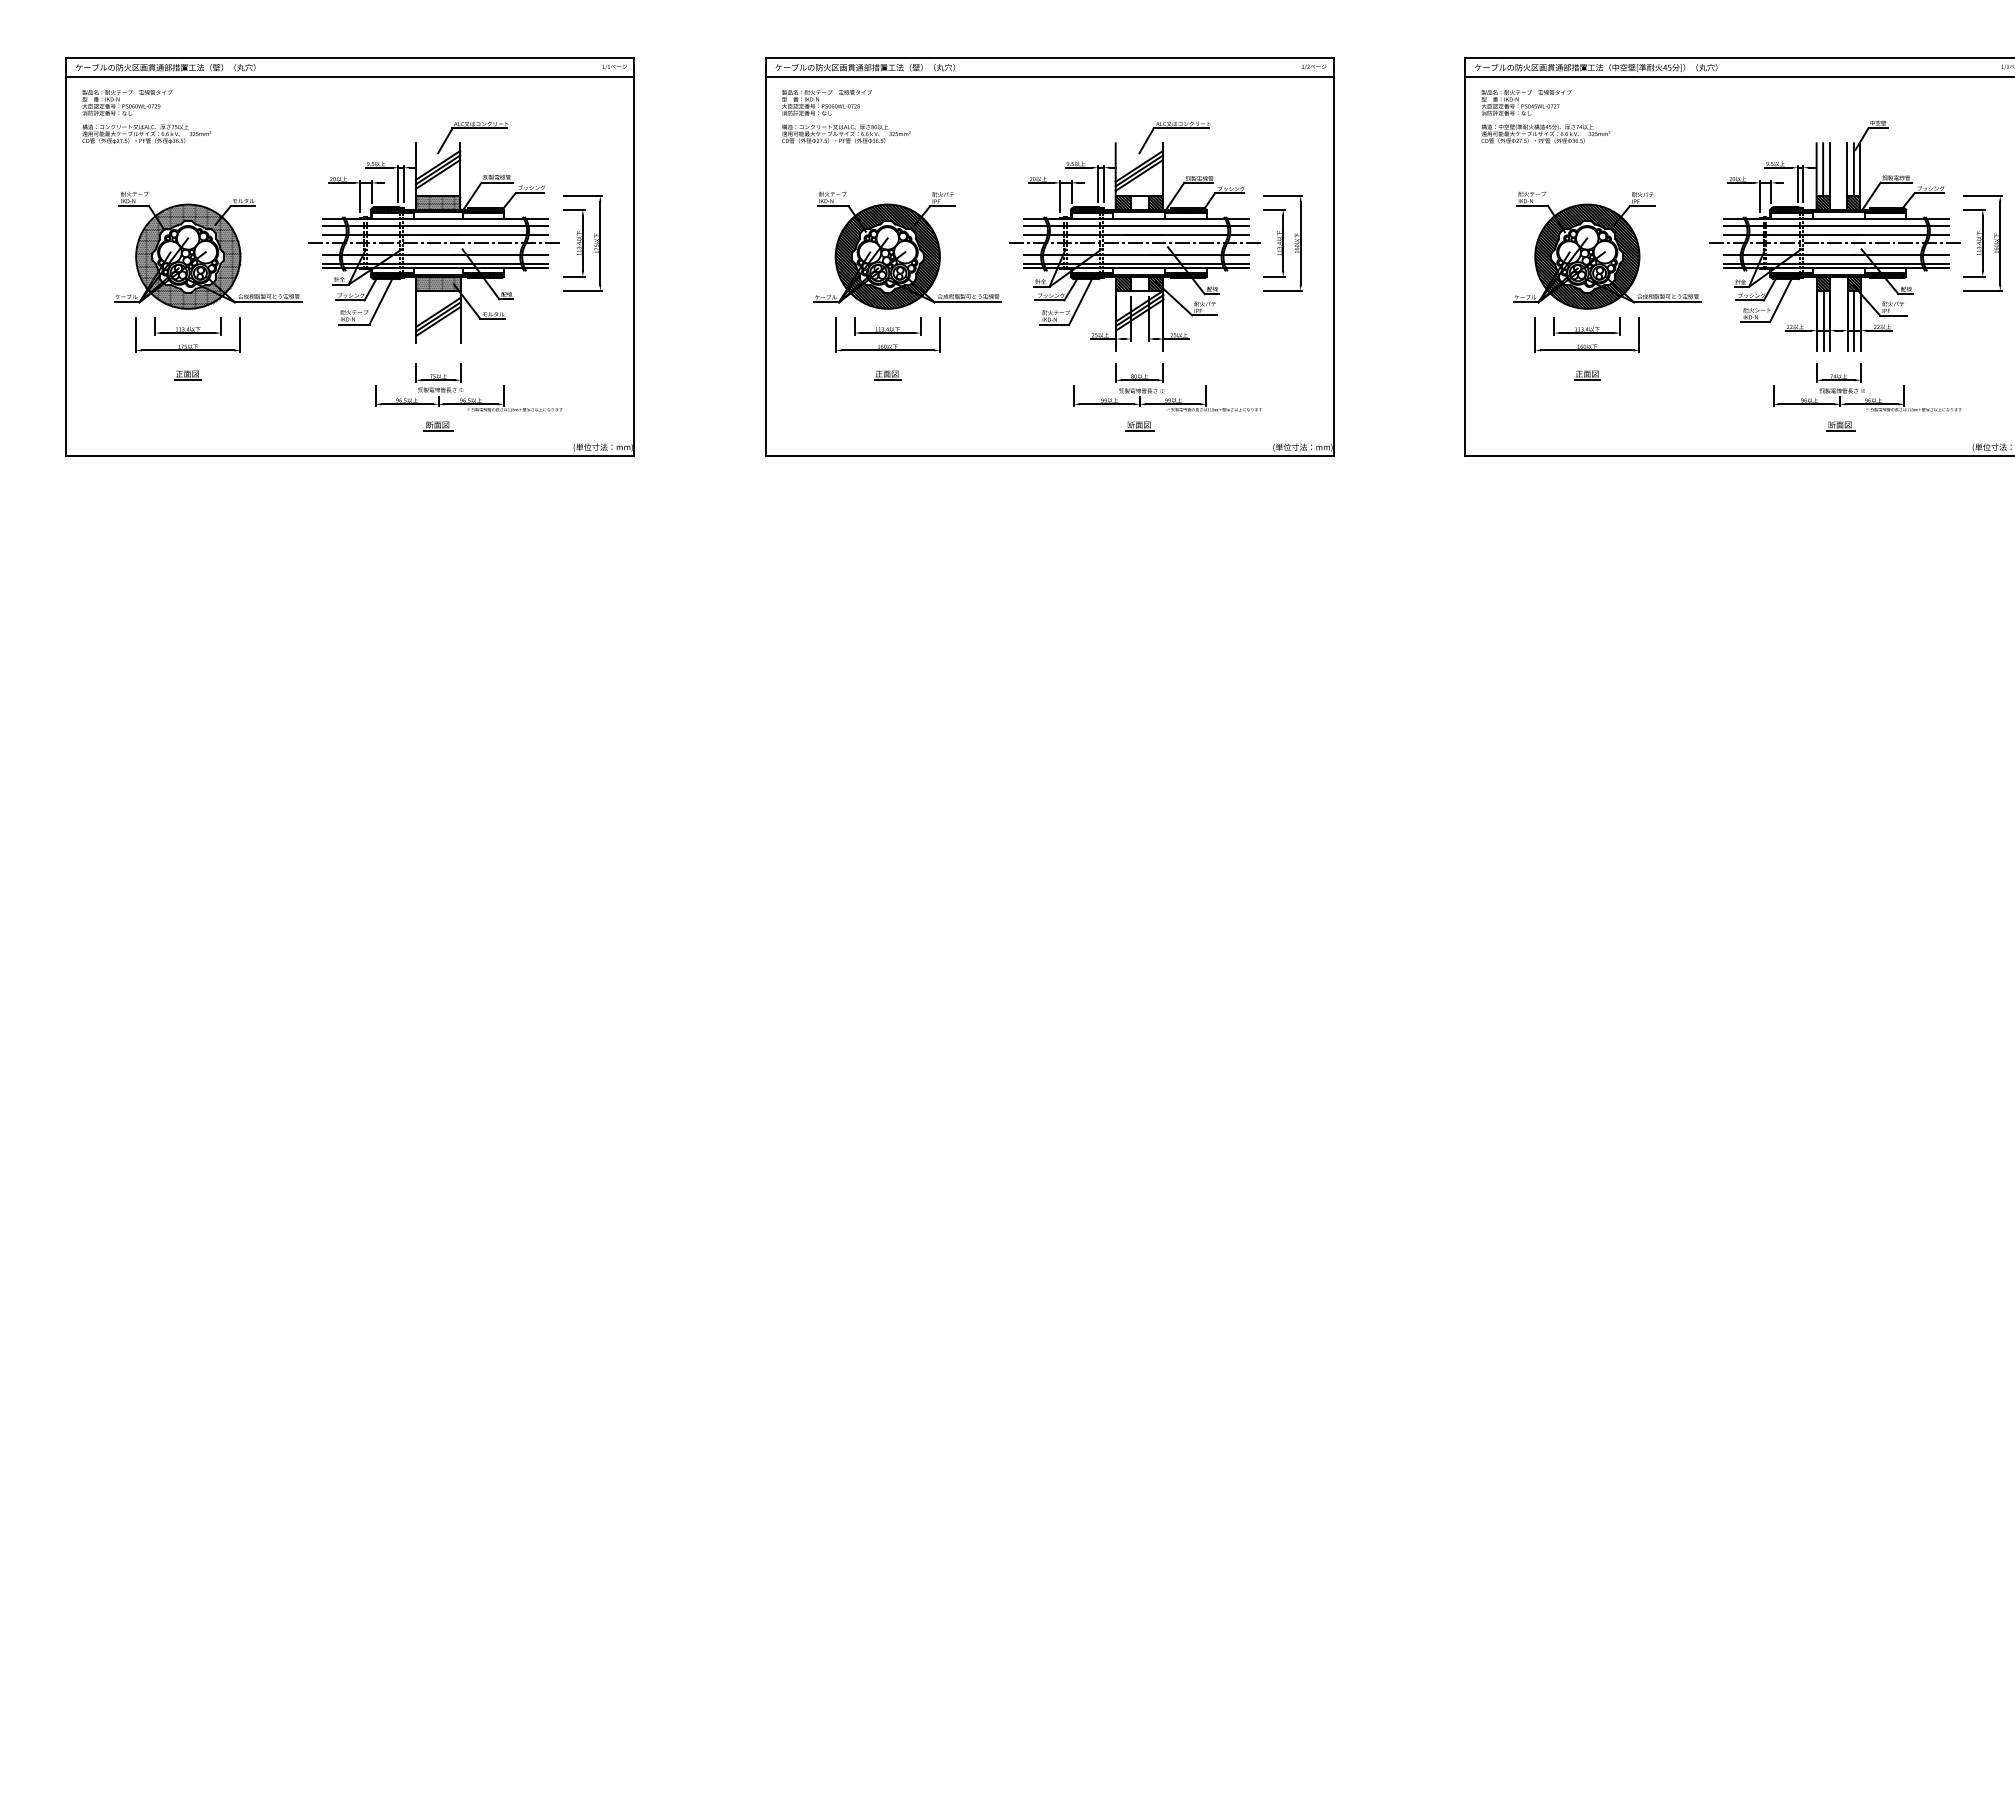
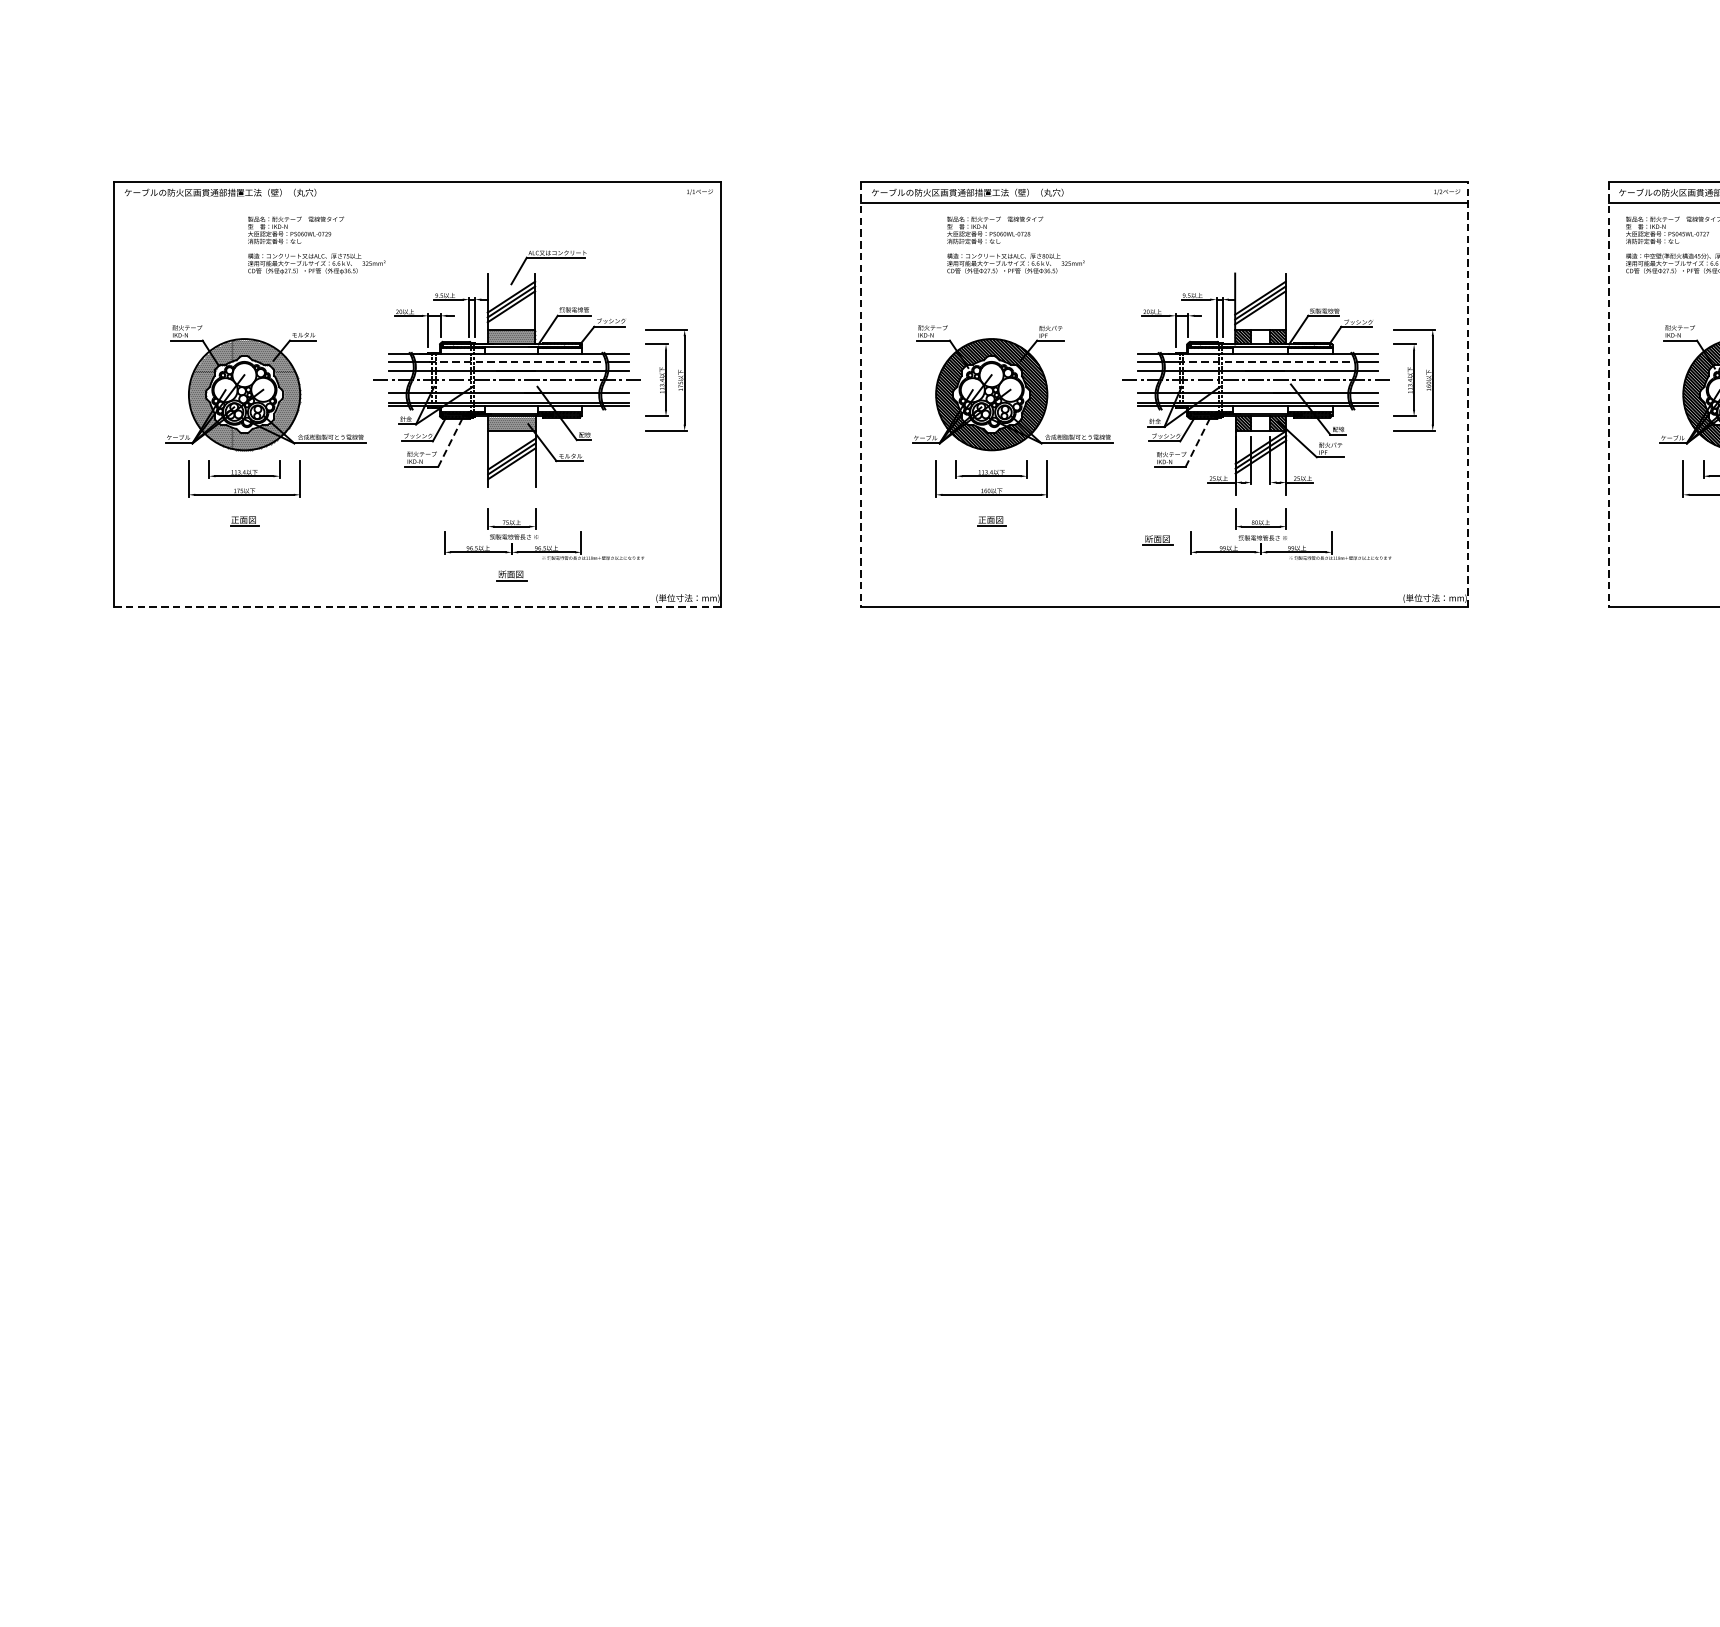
line: (350, 76) -> (417, 202), removed
text: (146, 116) -> (316, 244), moved
text: (846, 116) -> (1015, 244), moved
part: (1174, 128) -> (1297, 257), removed
line: (444, 226) -> (518, 362), solid -> dashed
line: (1145, 226) -> (1266, 362), solid -> dashed
line: (765, 256) -> (861, 394), solid -> dashed
line: (1334, 256) -> (1468, 394), solid -> dashed
line: (1465, 256) -> (1608, 394), solid -> dashed
line: (381, 301) -> (450, 442), solid -> dashed
line: (1080, 301) -> (1197, 442), solid -> dashed
part: (1139, 426) -> (1158, 540), moved
line: (350, 455) -> (417, 607), solid -> dashed

